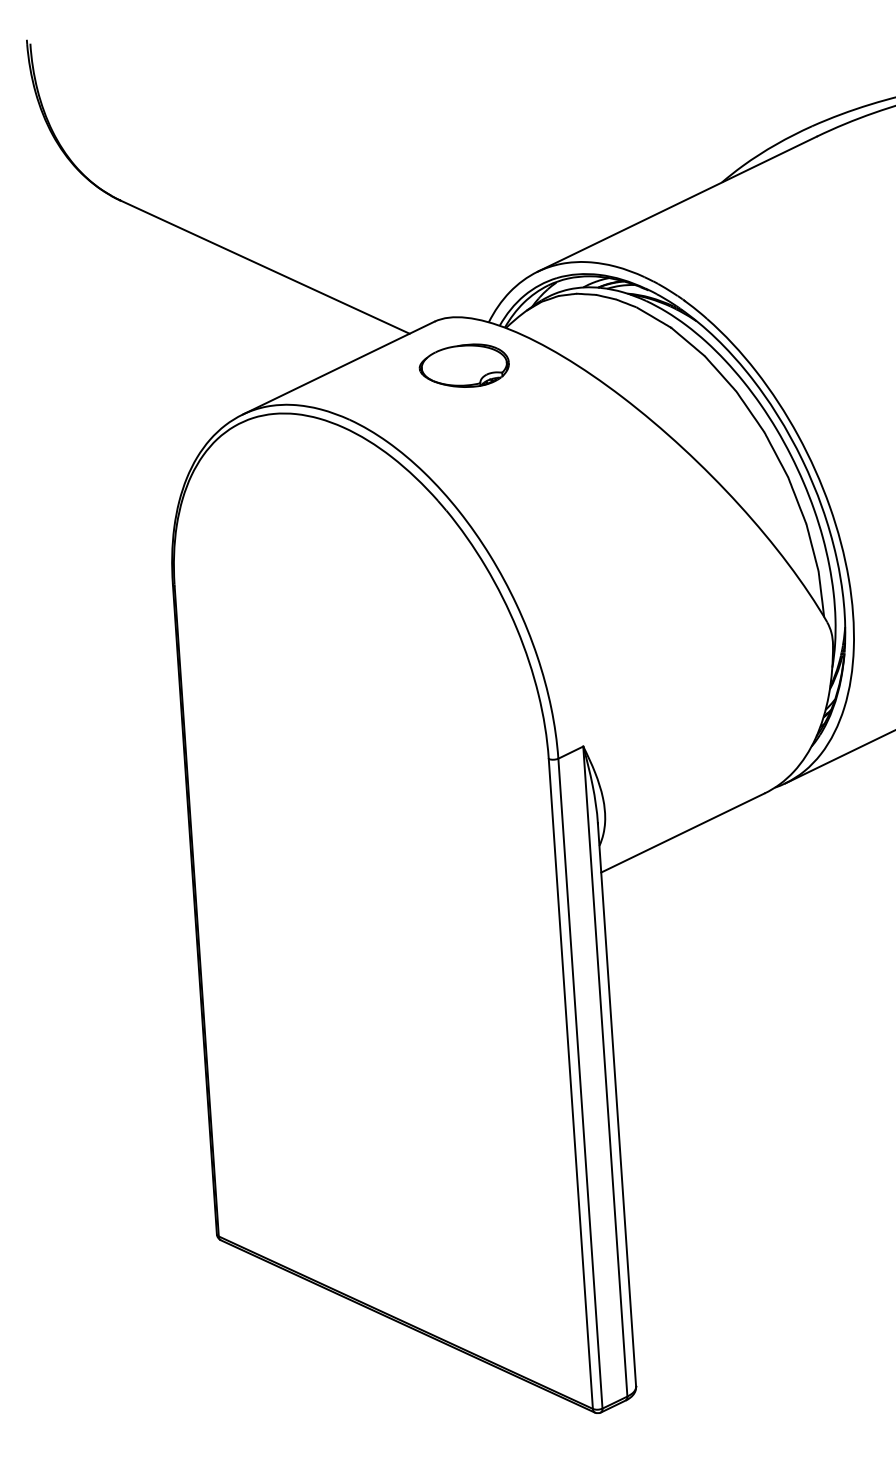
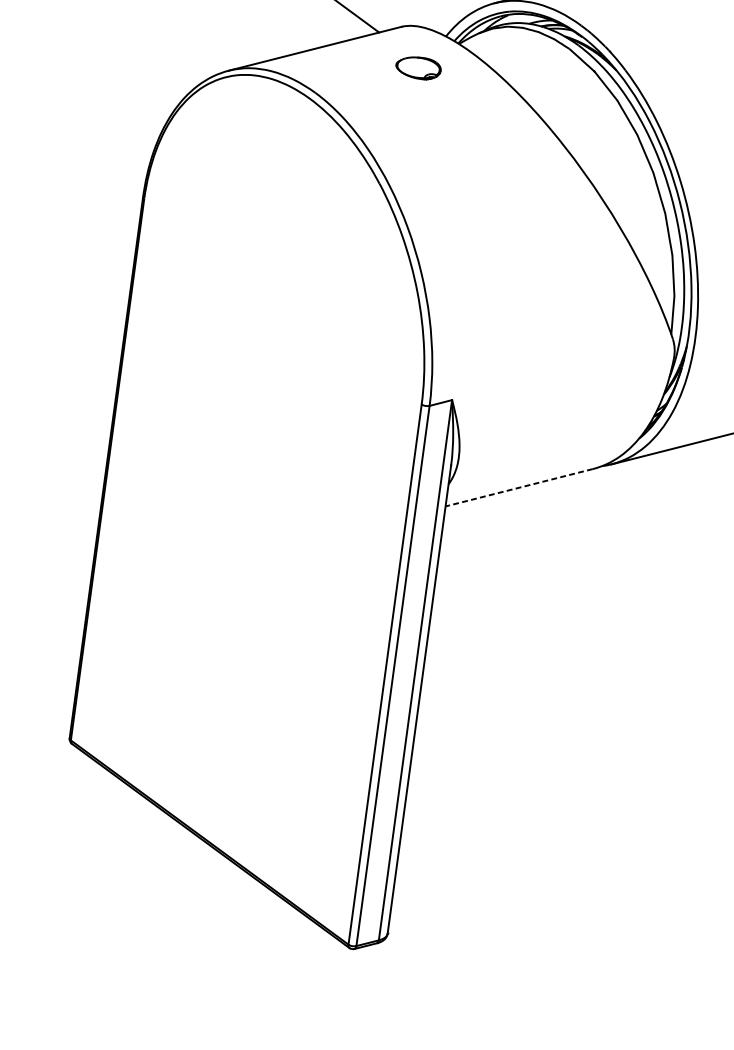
part: (463, 365) -> (418, 67), size x0.6
line: (682, 833) -> (518, 488), solid -> dashed

